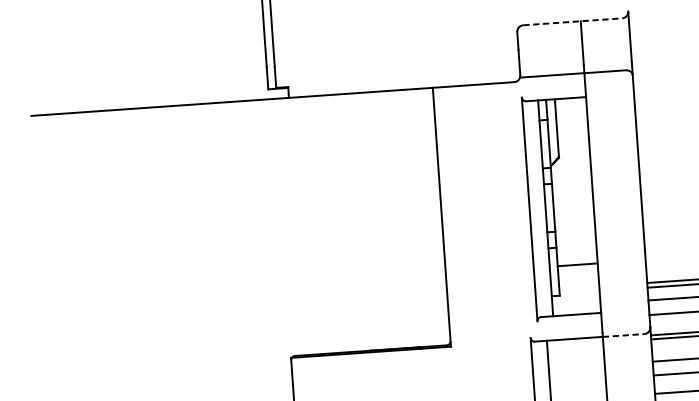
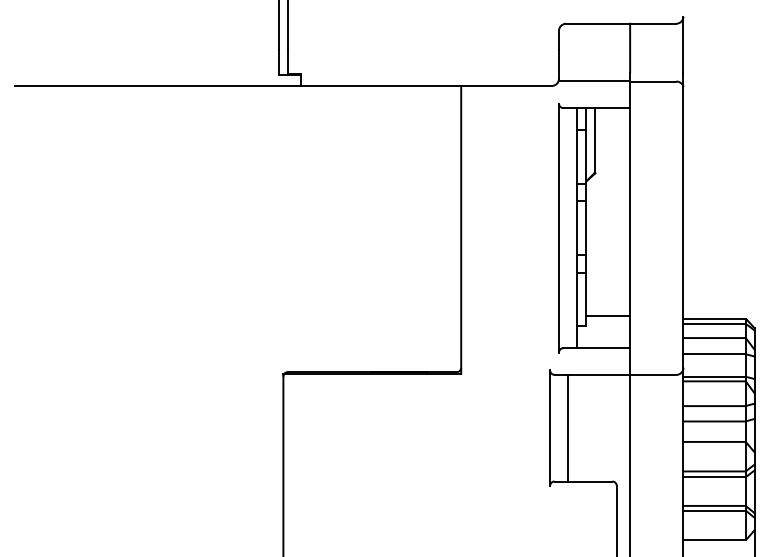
line: (572, 21) -> (621, 23), dashed -> solid
line: (577, 265) -> (607, 316), moved
line: (623, 335) -> (653, 374), dashed -> solid

